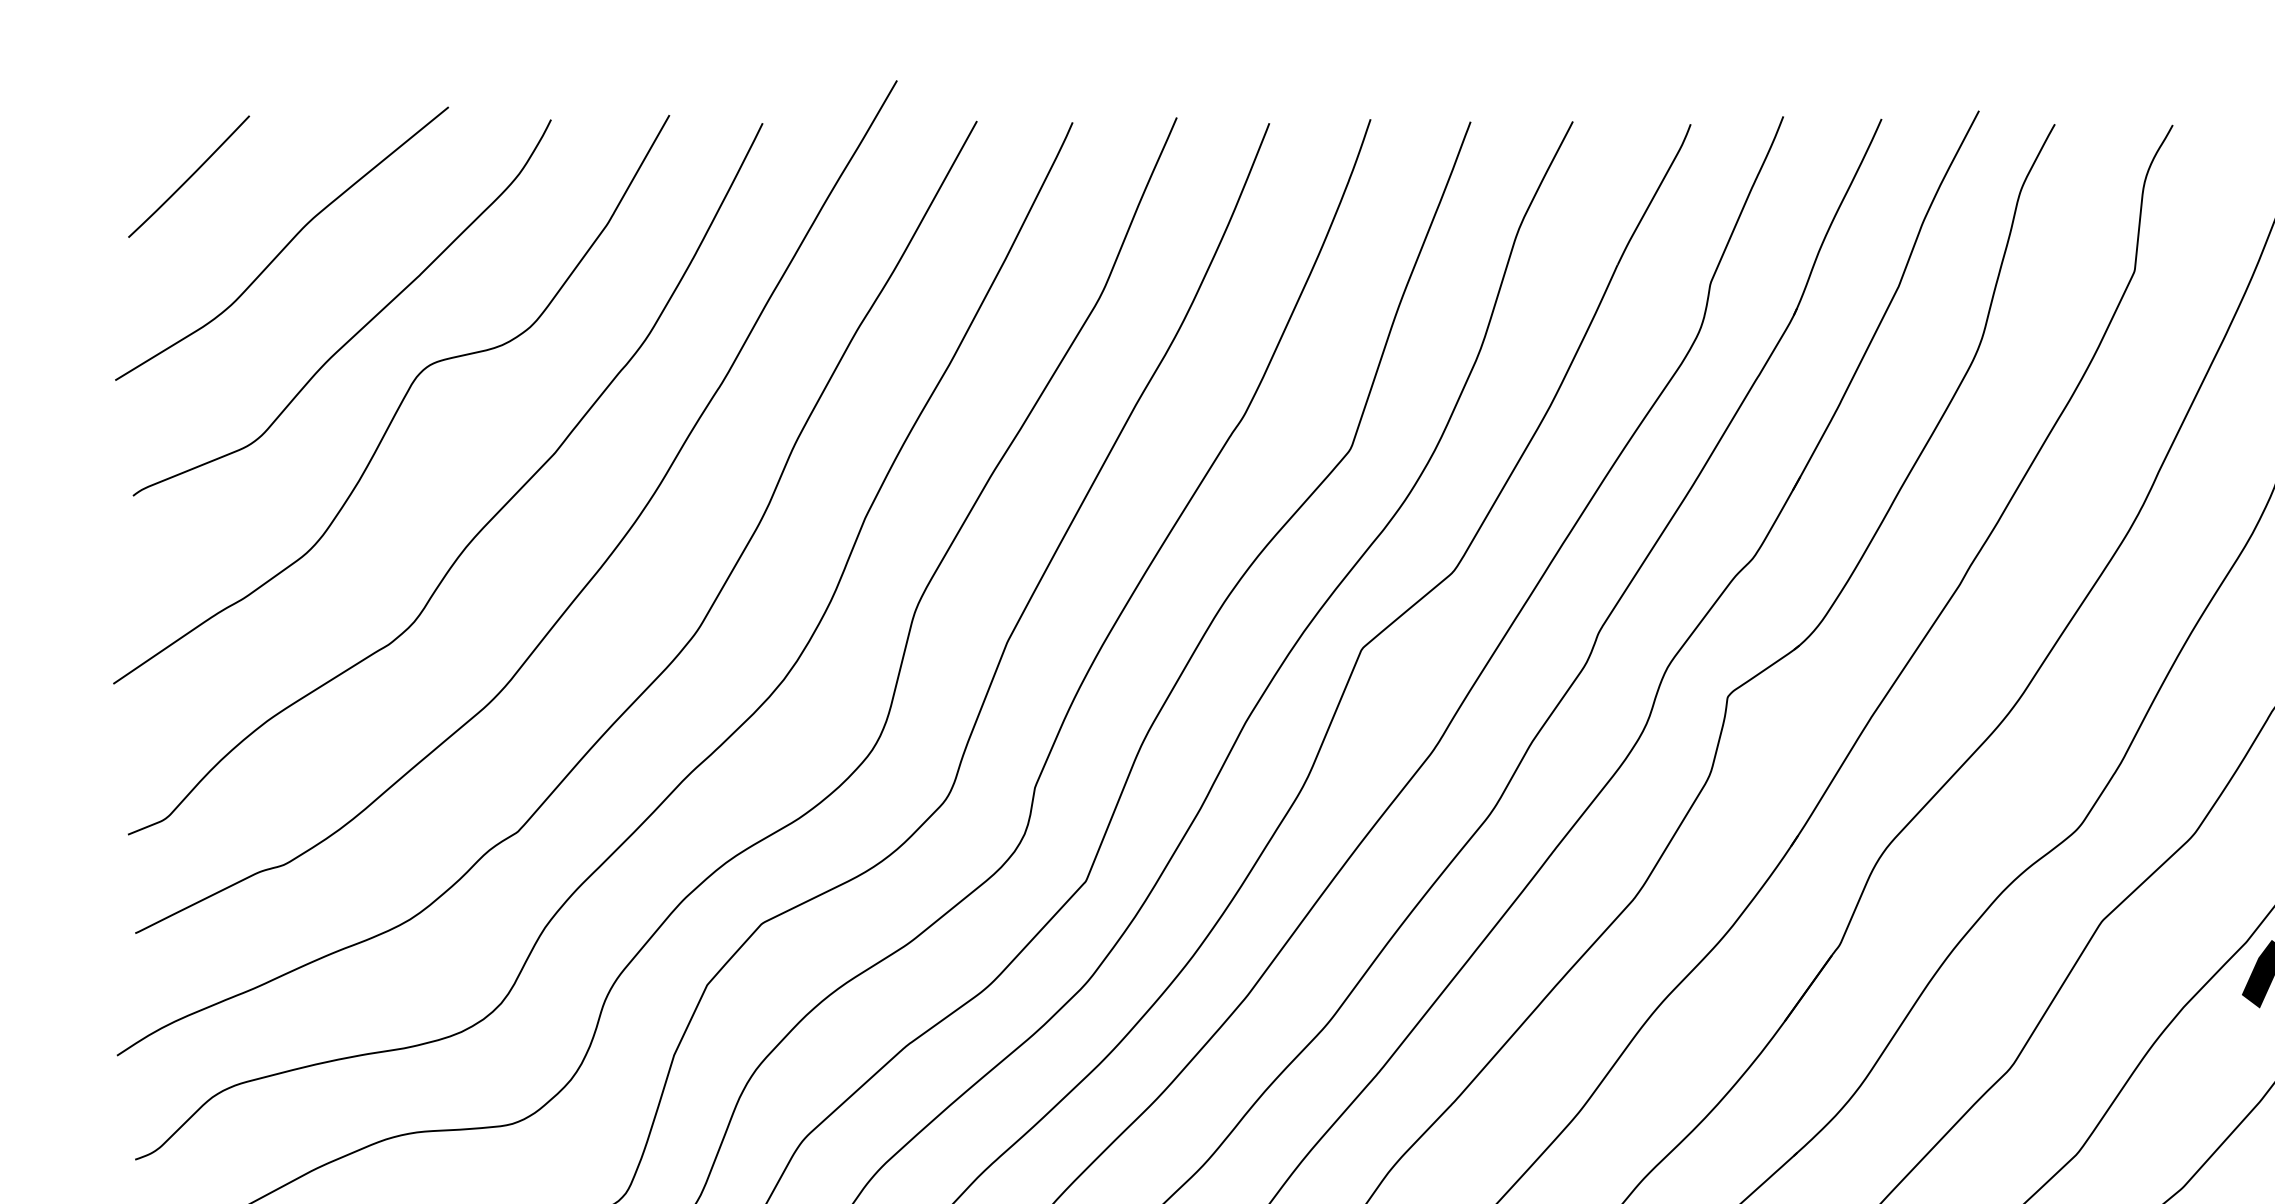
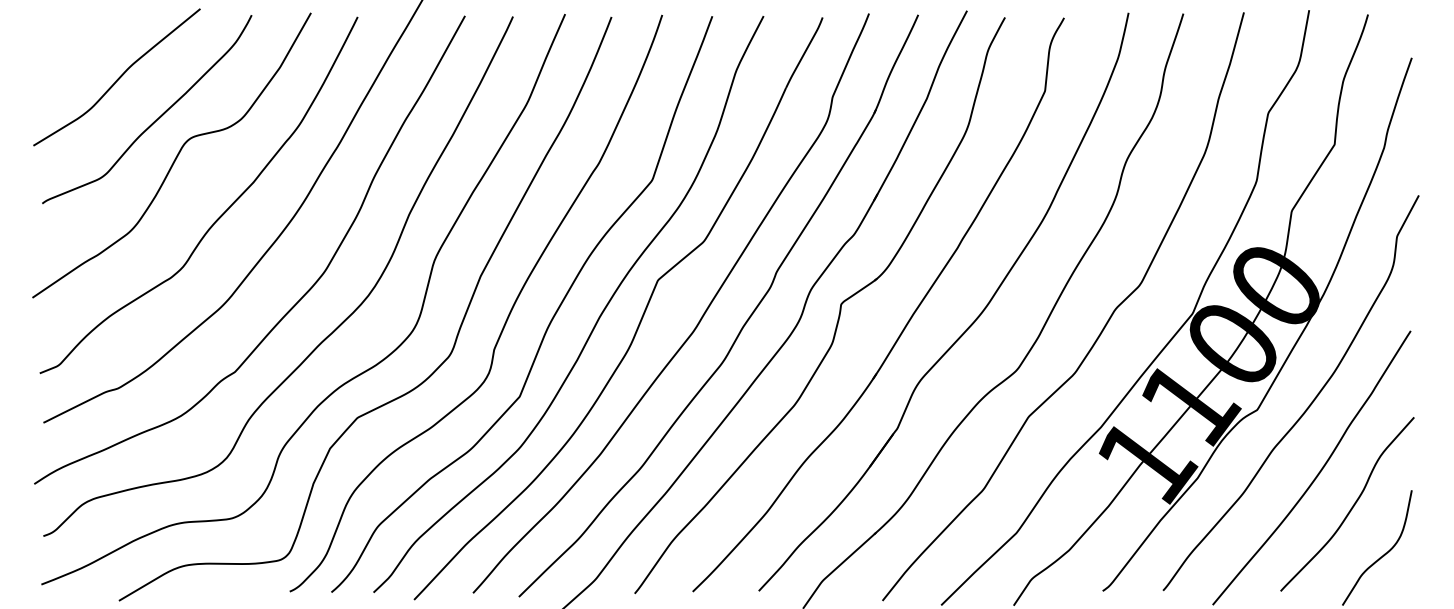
line: (189, 176) -> (70, 43), removed

